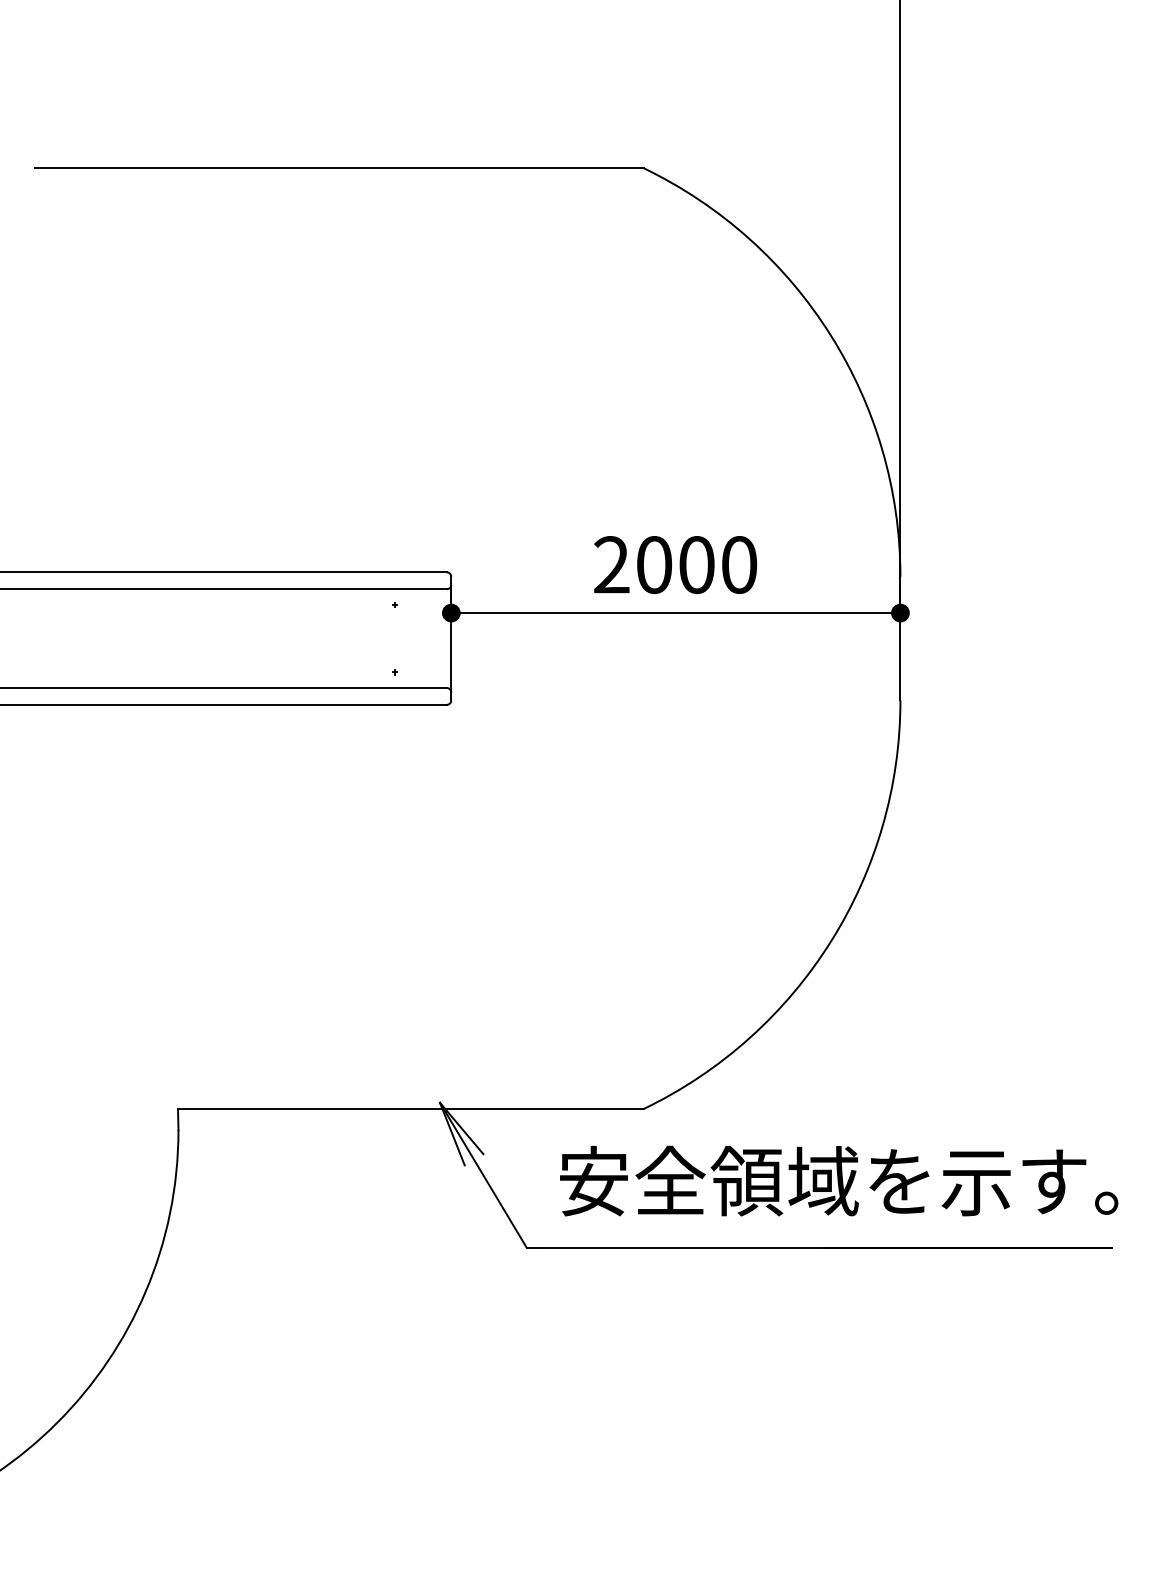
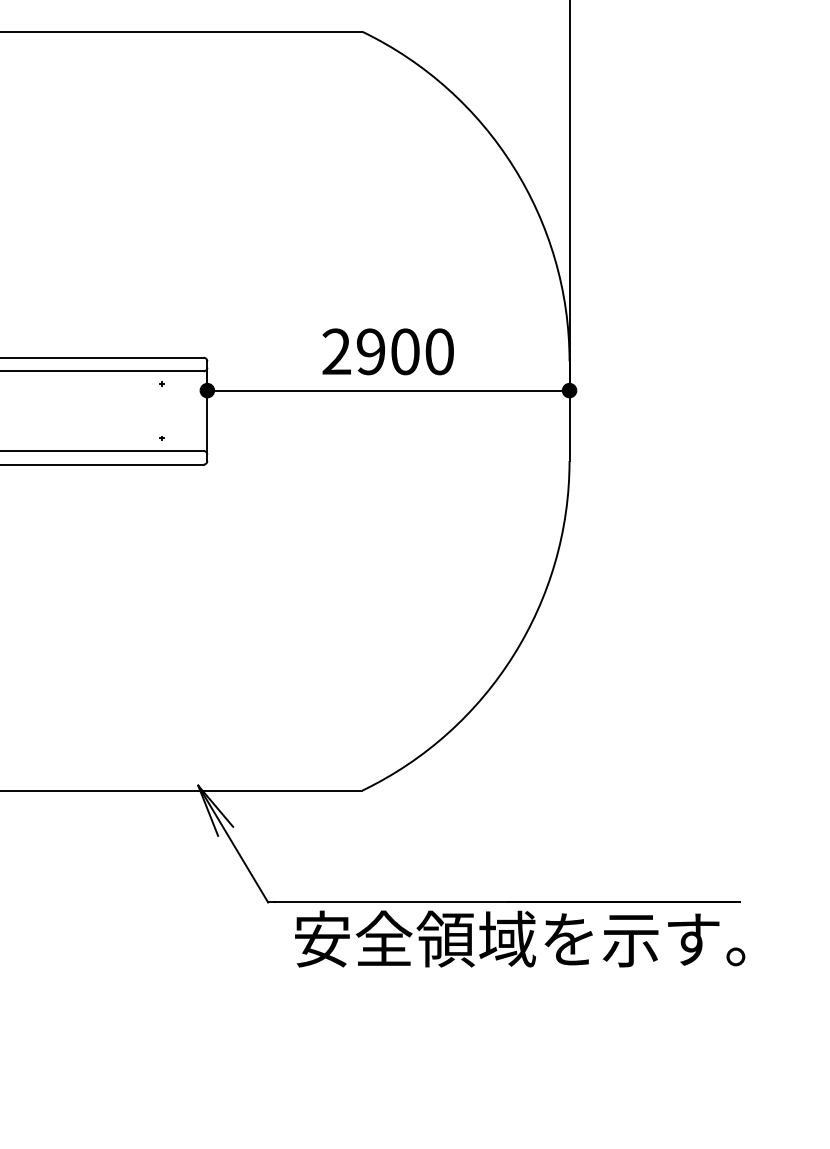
text: (654, 565) -> (371, 352), 2000 -> 2900
text: (839, 1180) -> (520, 938), moved

